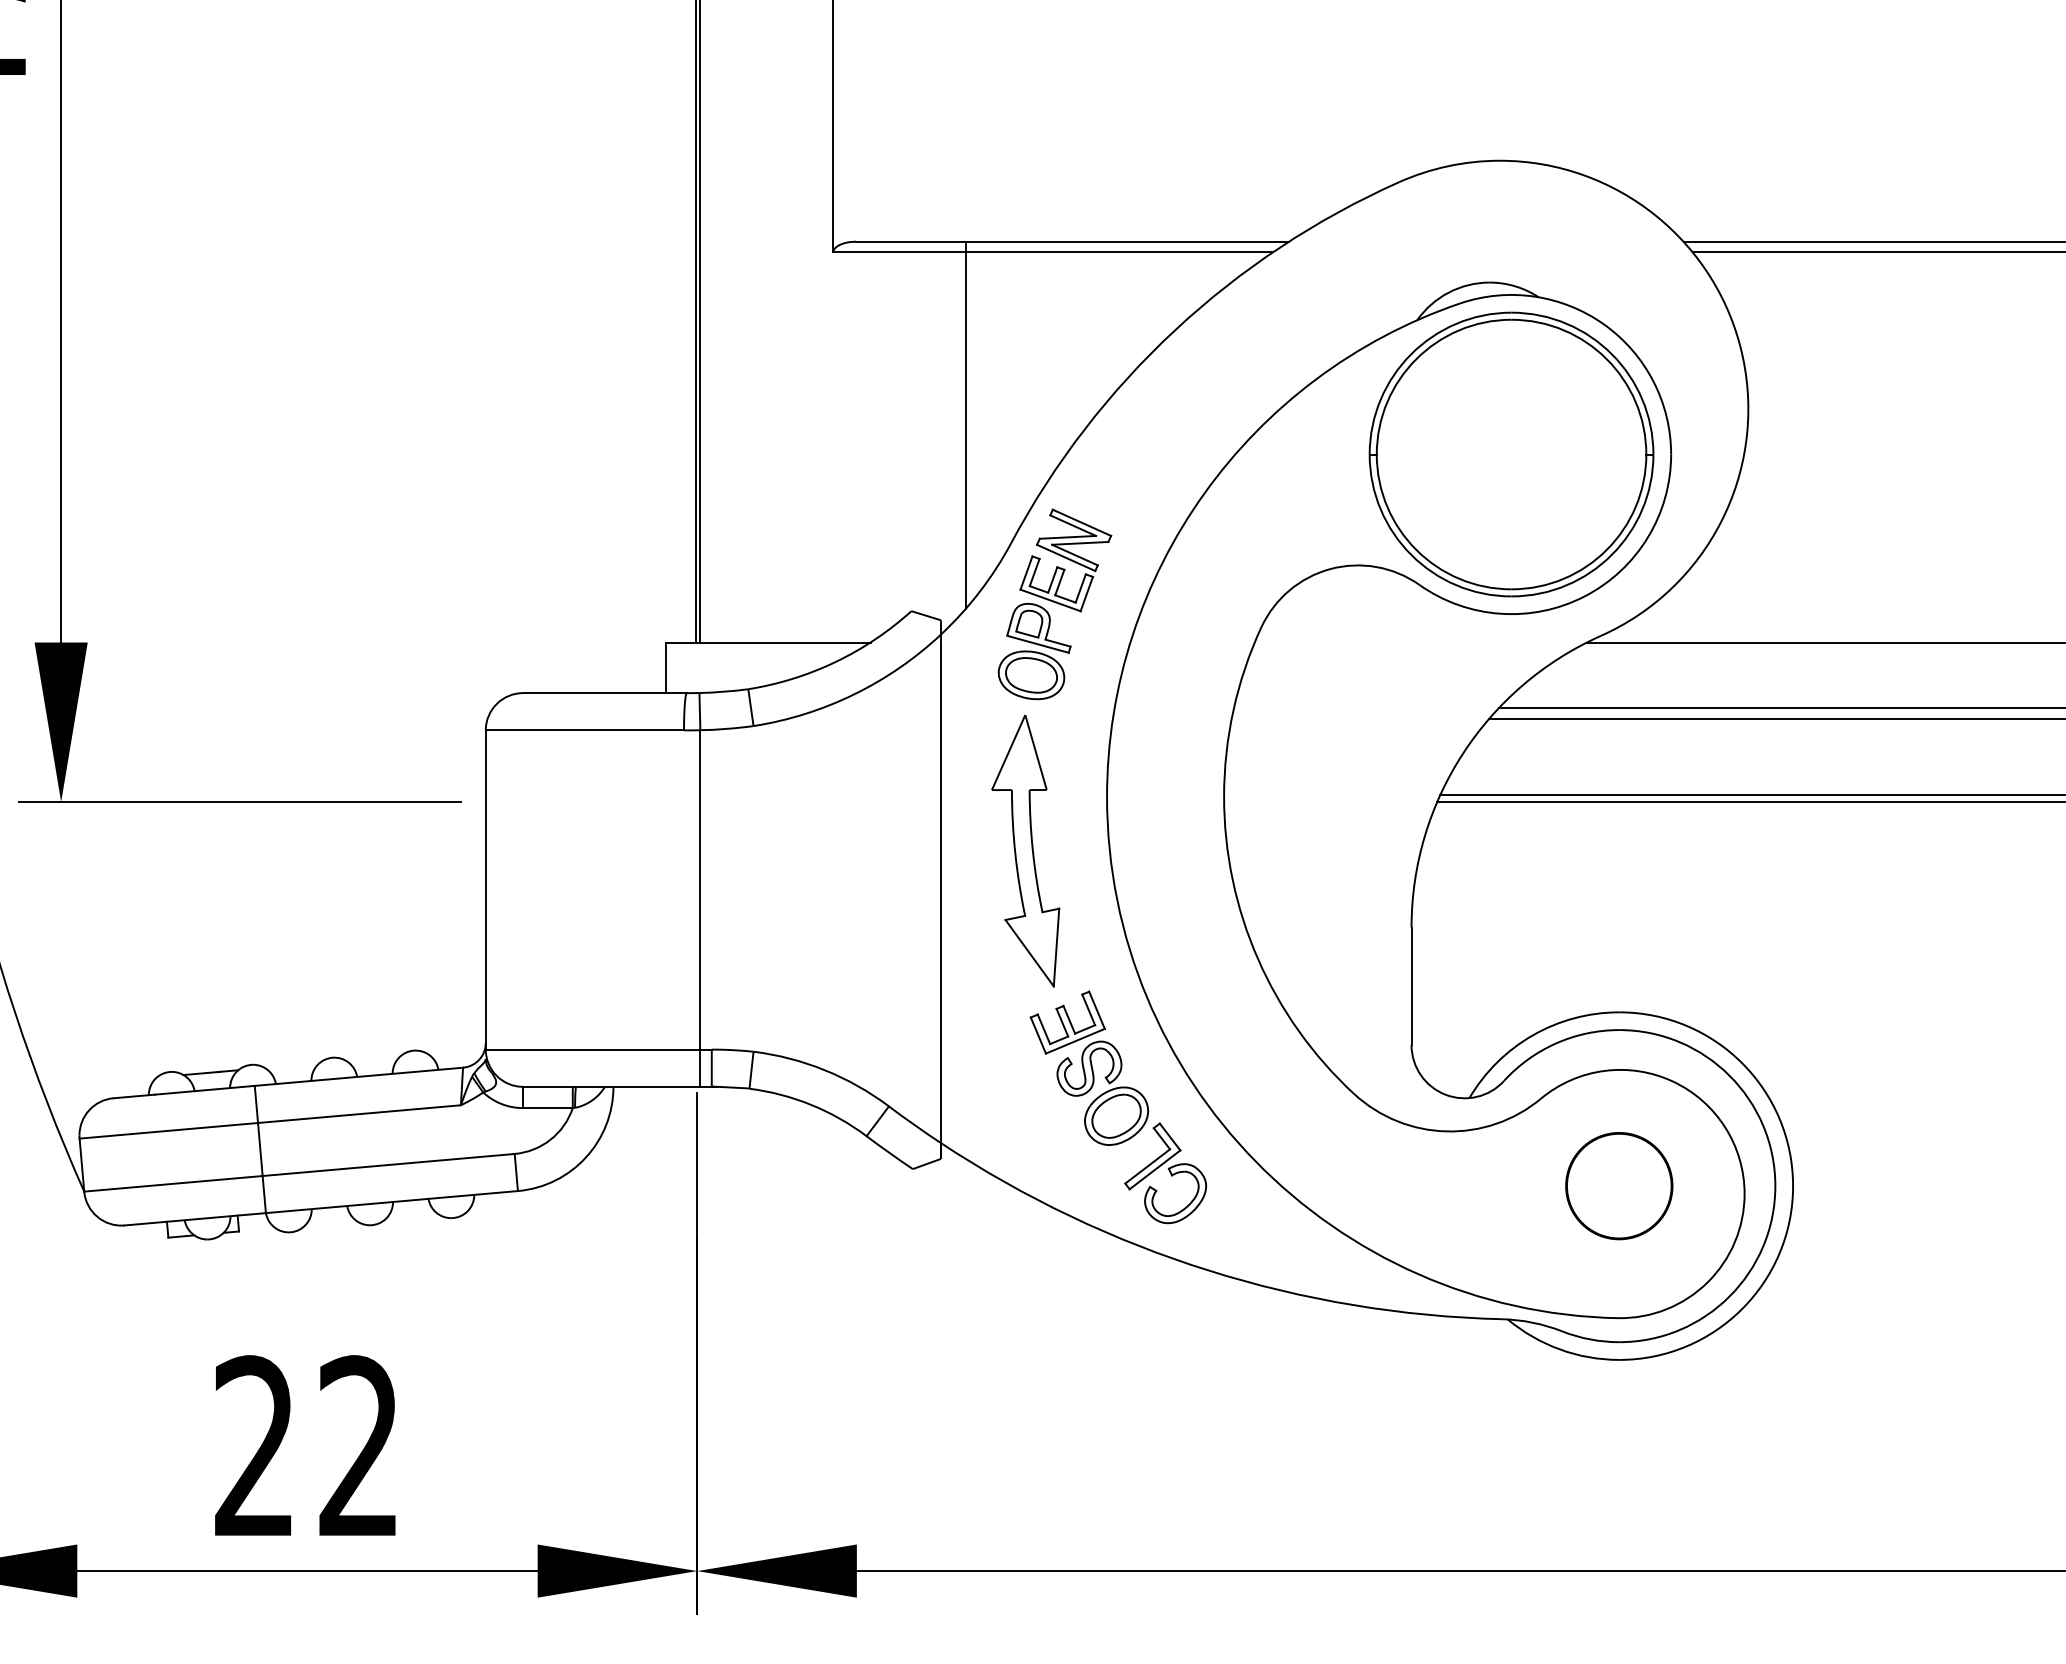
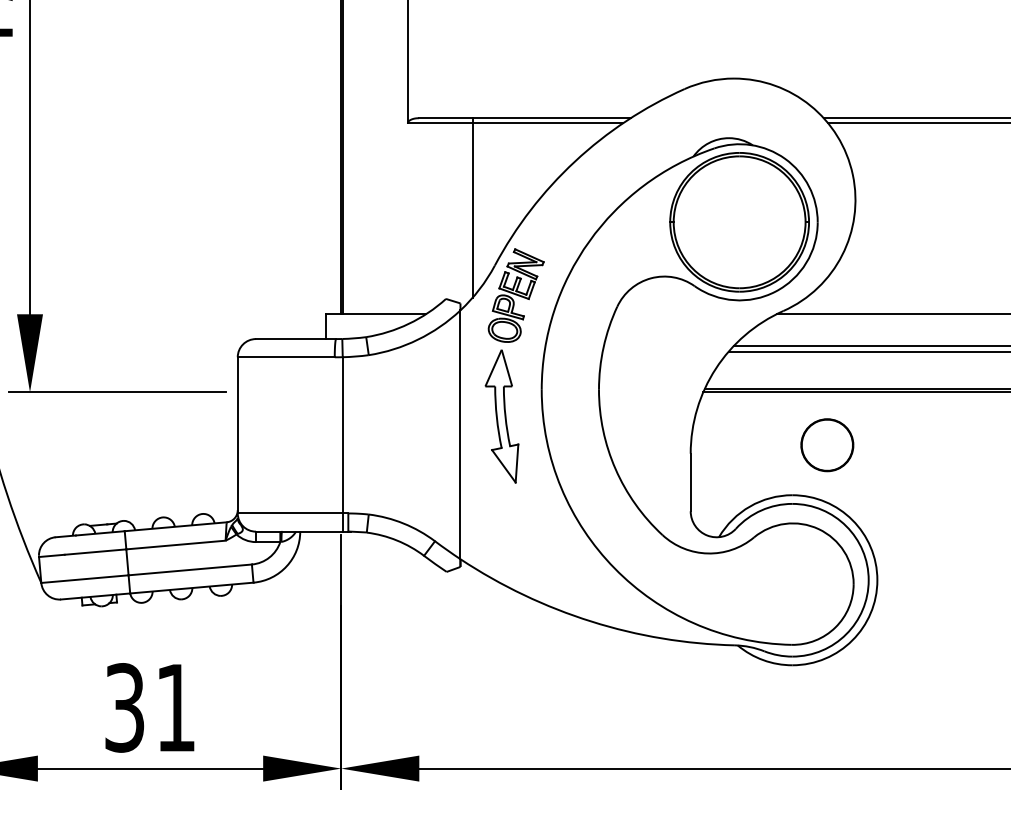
part: (1118, 1106) -> (547, 541), removed
part: (1619, 1186) -> (827, 445), moved
text: (305, 1446) -> (149, 707), 22 -> 31

